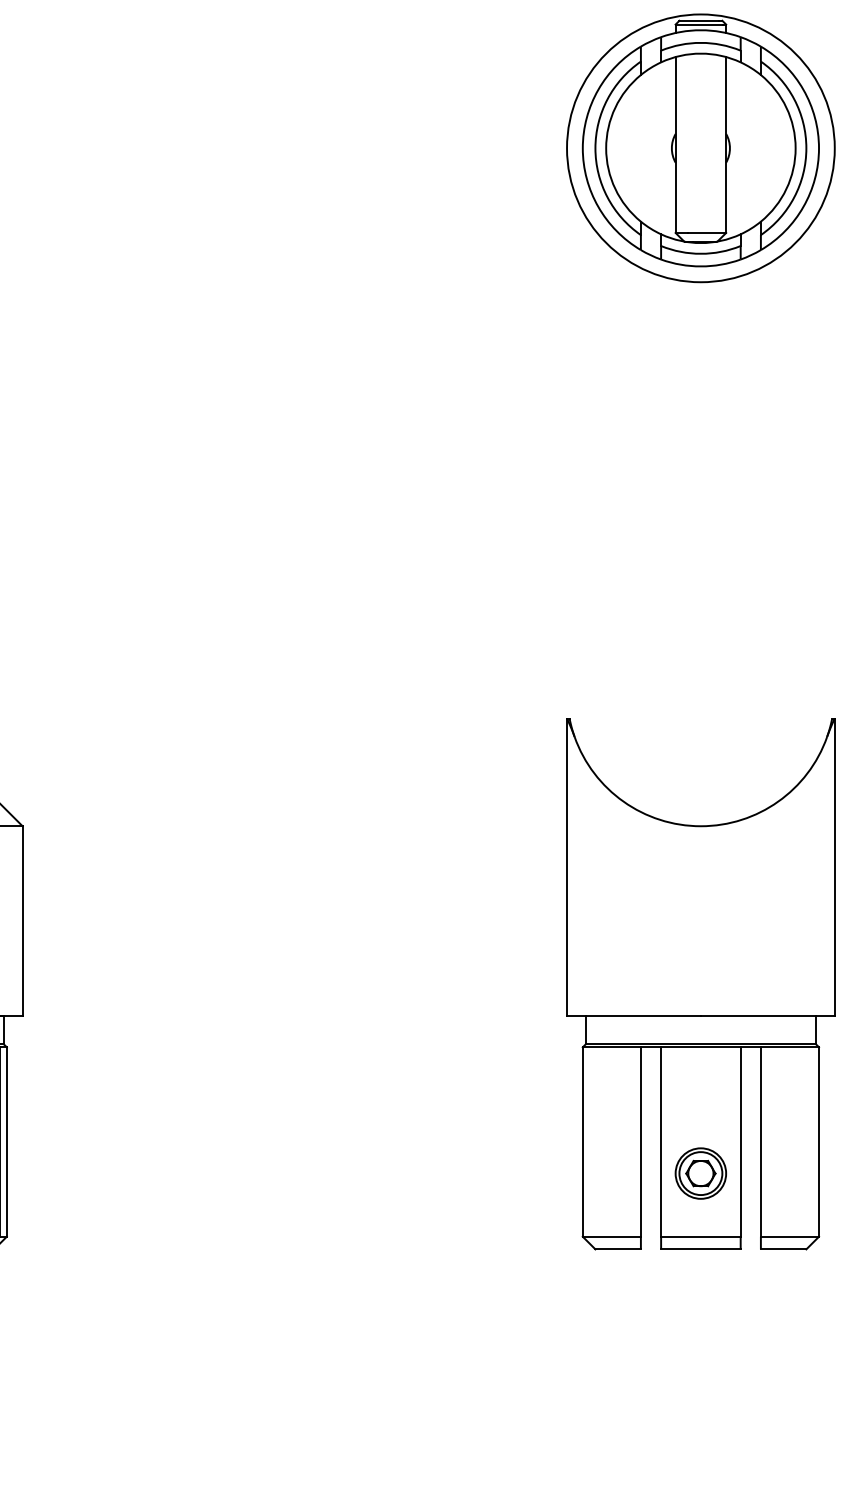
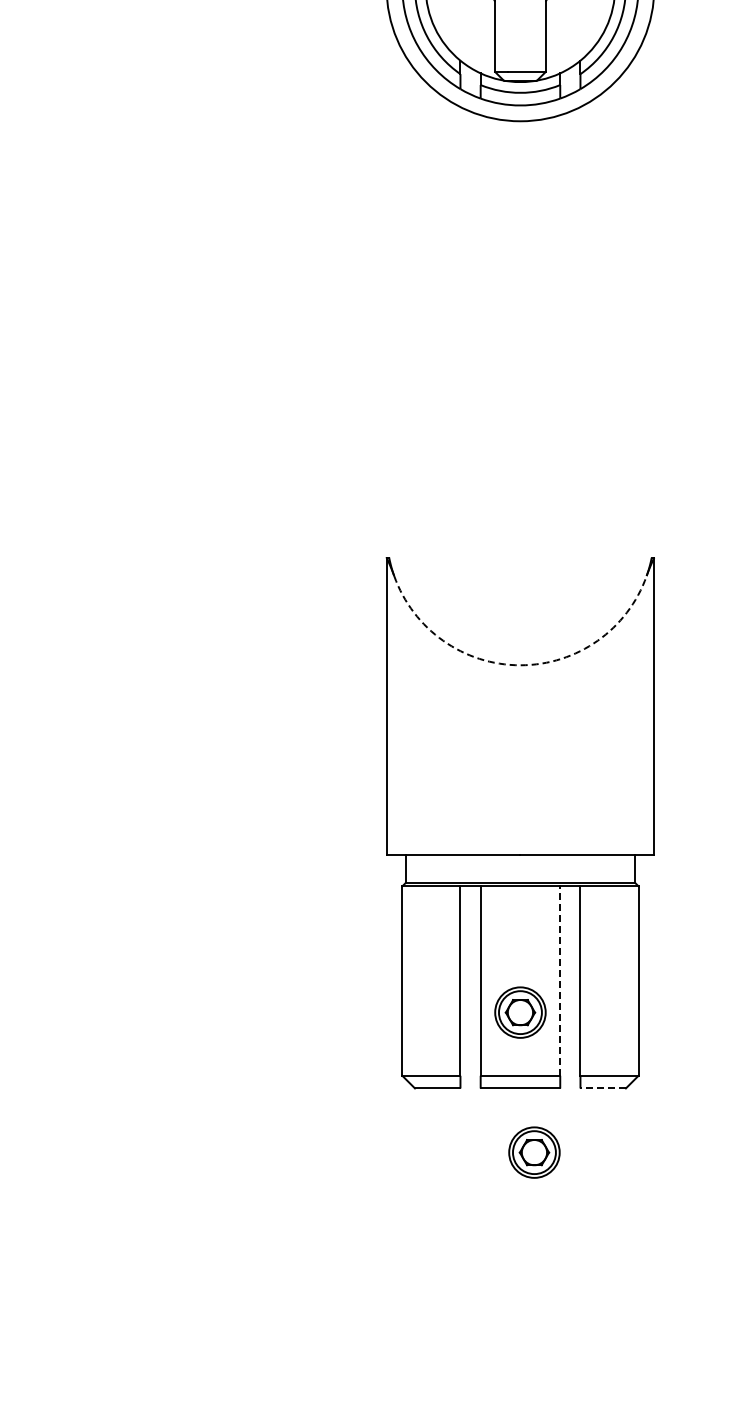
arc: (700, 826) -> (520, 665), solid -> dashed
line: (740, 1142) -> (560, 981), solid -> dashed
line: (783, 1249) -> (603, 1088), solid -> dashed
part: (714, 1313) -> (534, 1152), added

